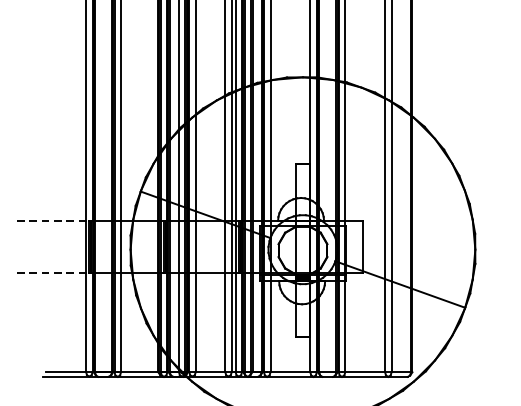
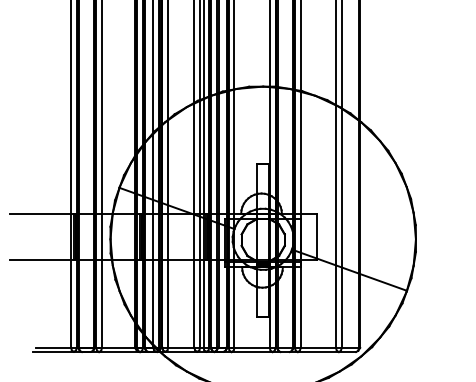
line: (53, 220) -> (42, 213), dashed -> solid
line: (53, 273) -> (42, 260), dashed -> solid

